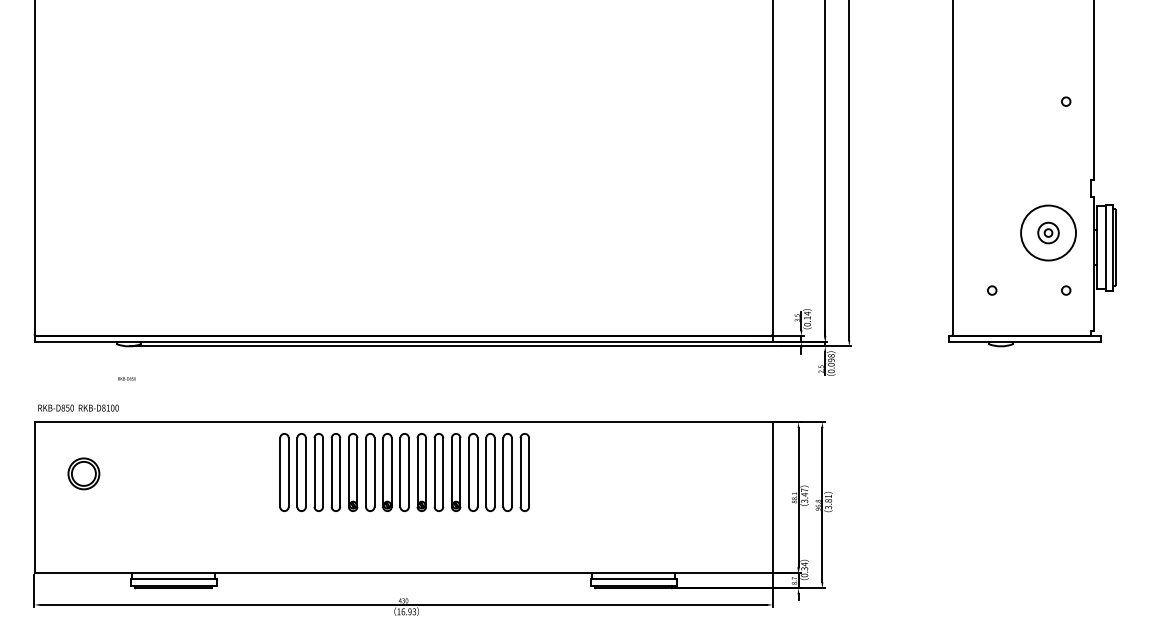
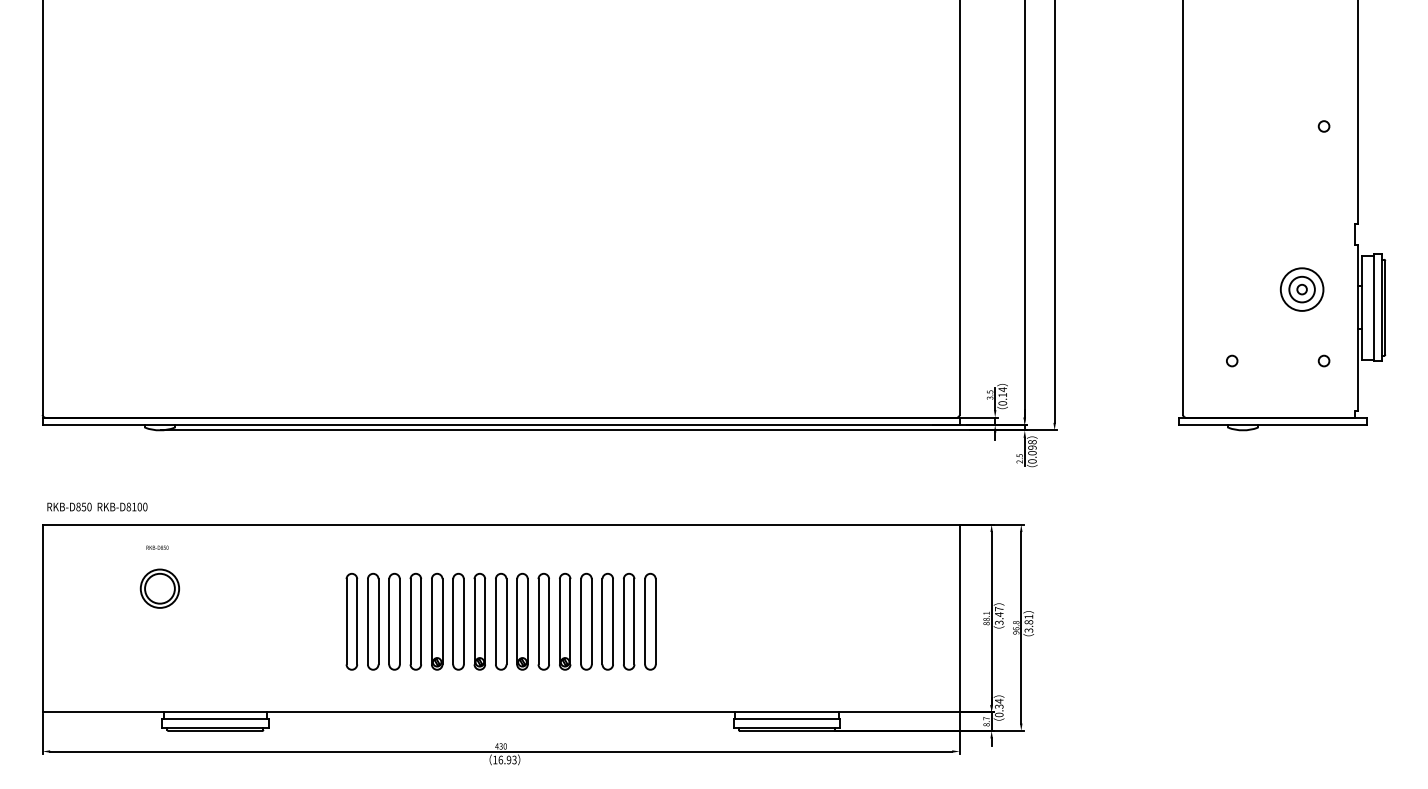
circle: (1048, 232) -> (1302, 288), size x0.62
text: (126, 378) -> (156, 547), moved
part: (404, 472) -> (500, 621), moved
part: (83, 473) -> (159, 588), moved

